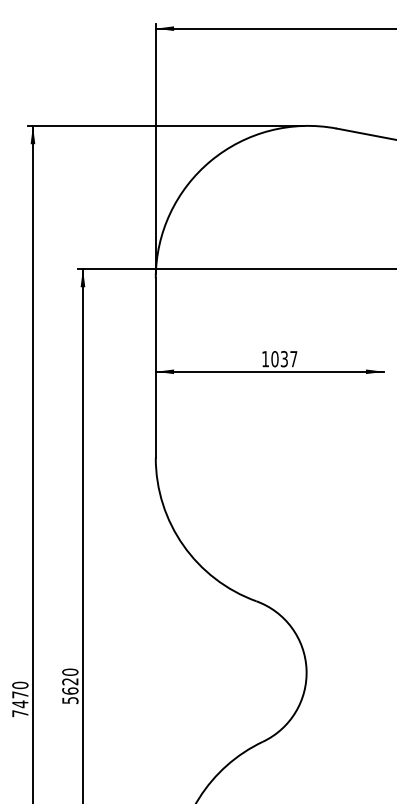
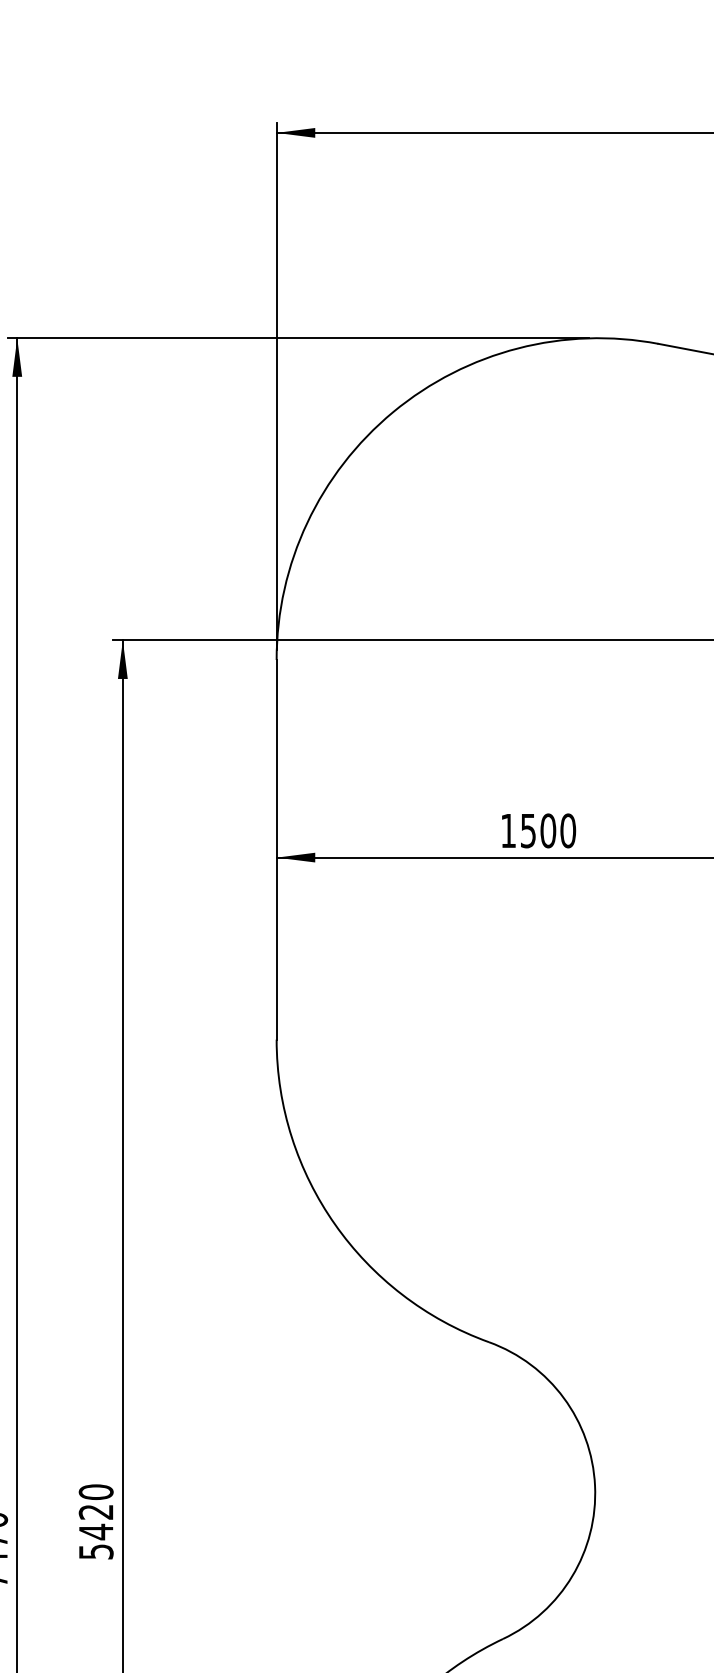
text: (284, 359) -> (548, 831), 1037 -> 1500
text: (70, 690) -> (96, 1530), 5620 -> 5420

